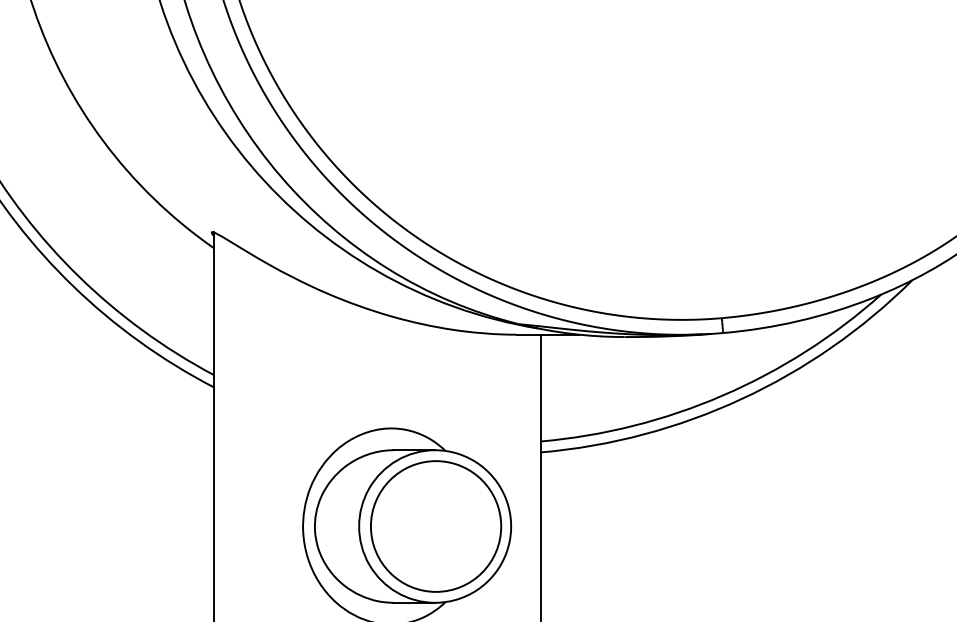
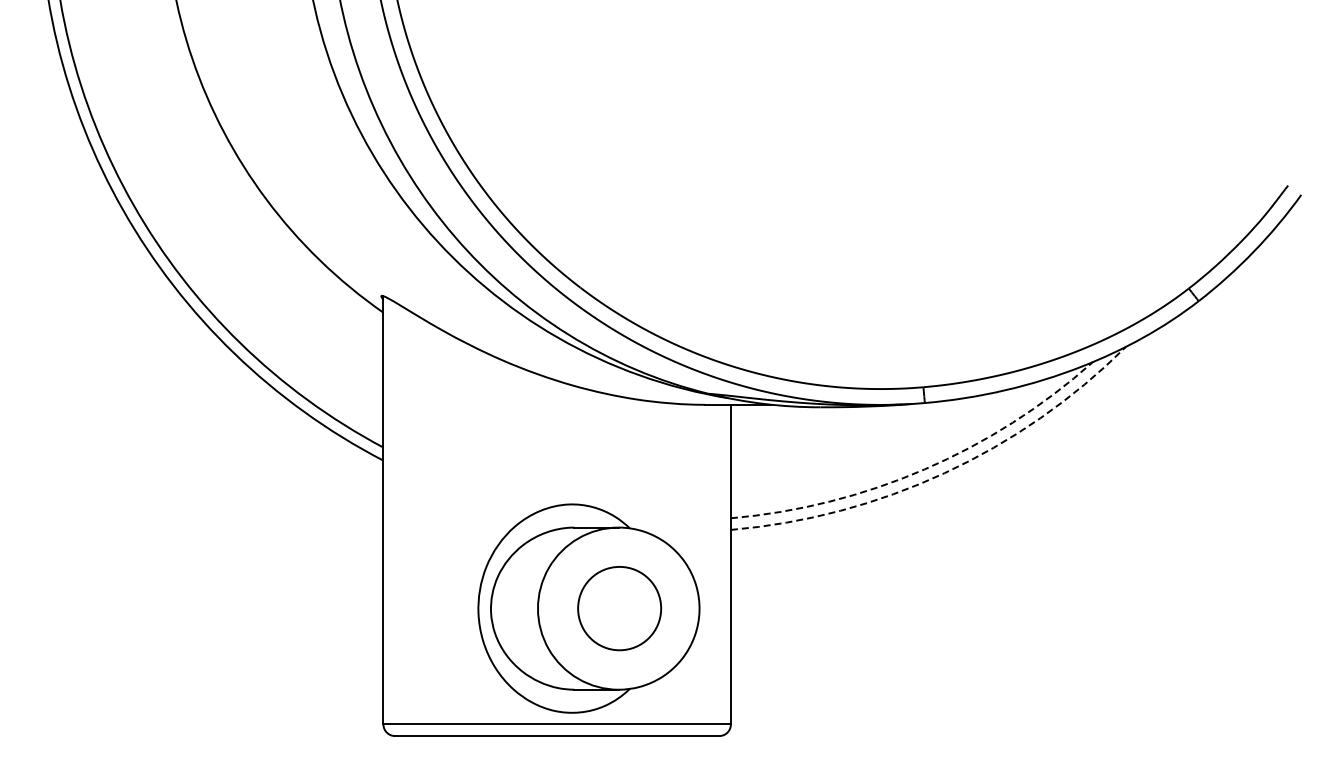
arc: (722, 395) -> (924, 469), solid -> dashed
arc: (741, 399) -> (944, 473), solid -> dashed
part: (435, 526) -> (619, 608), size x0.6

